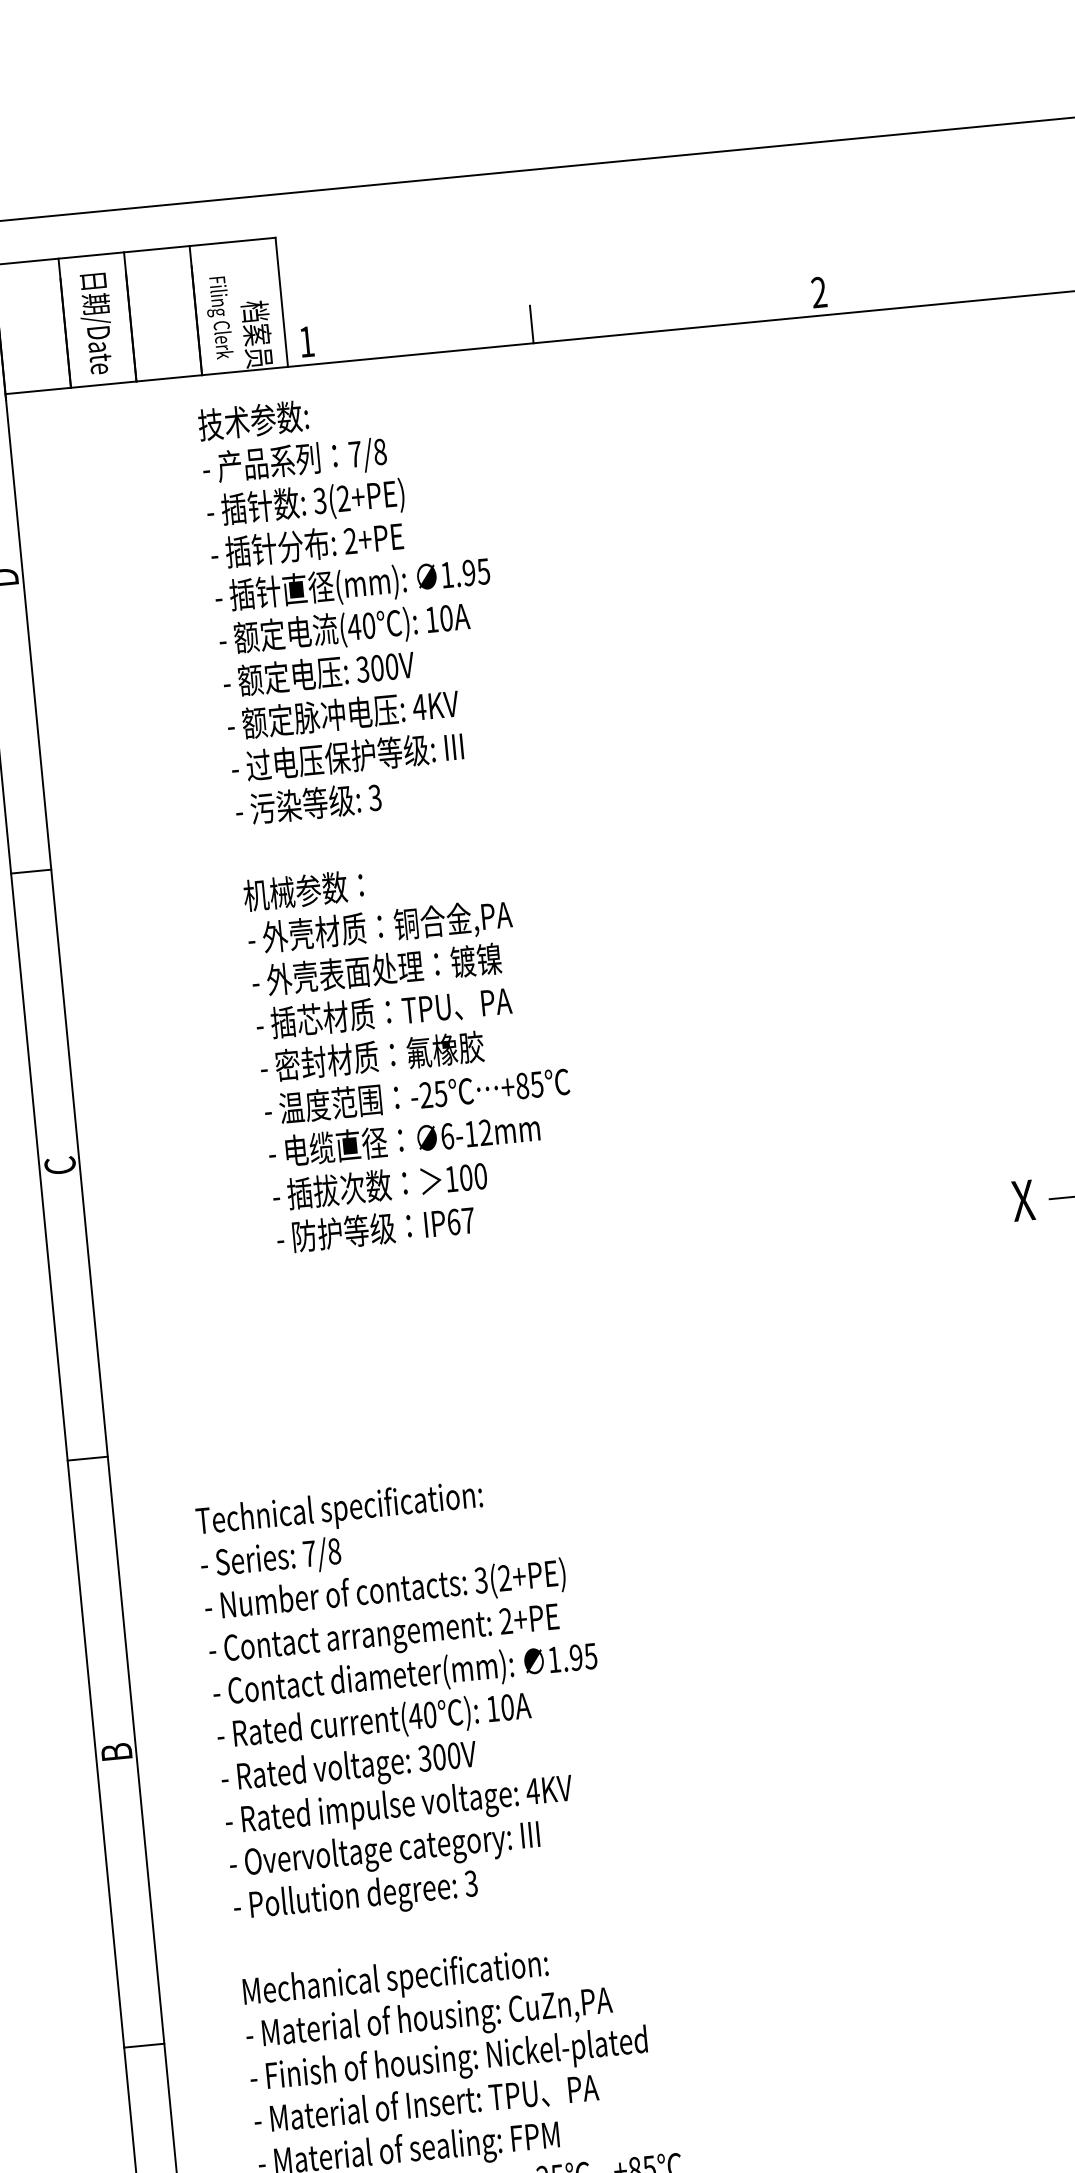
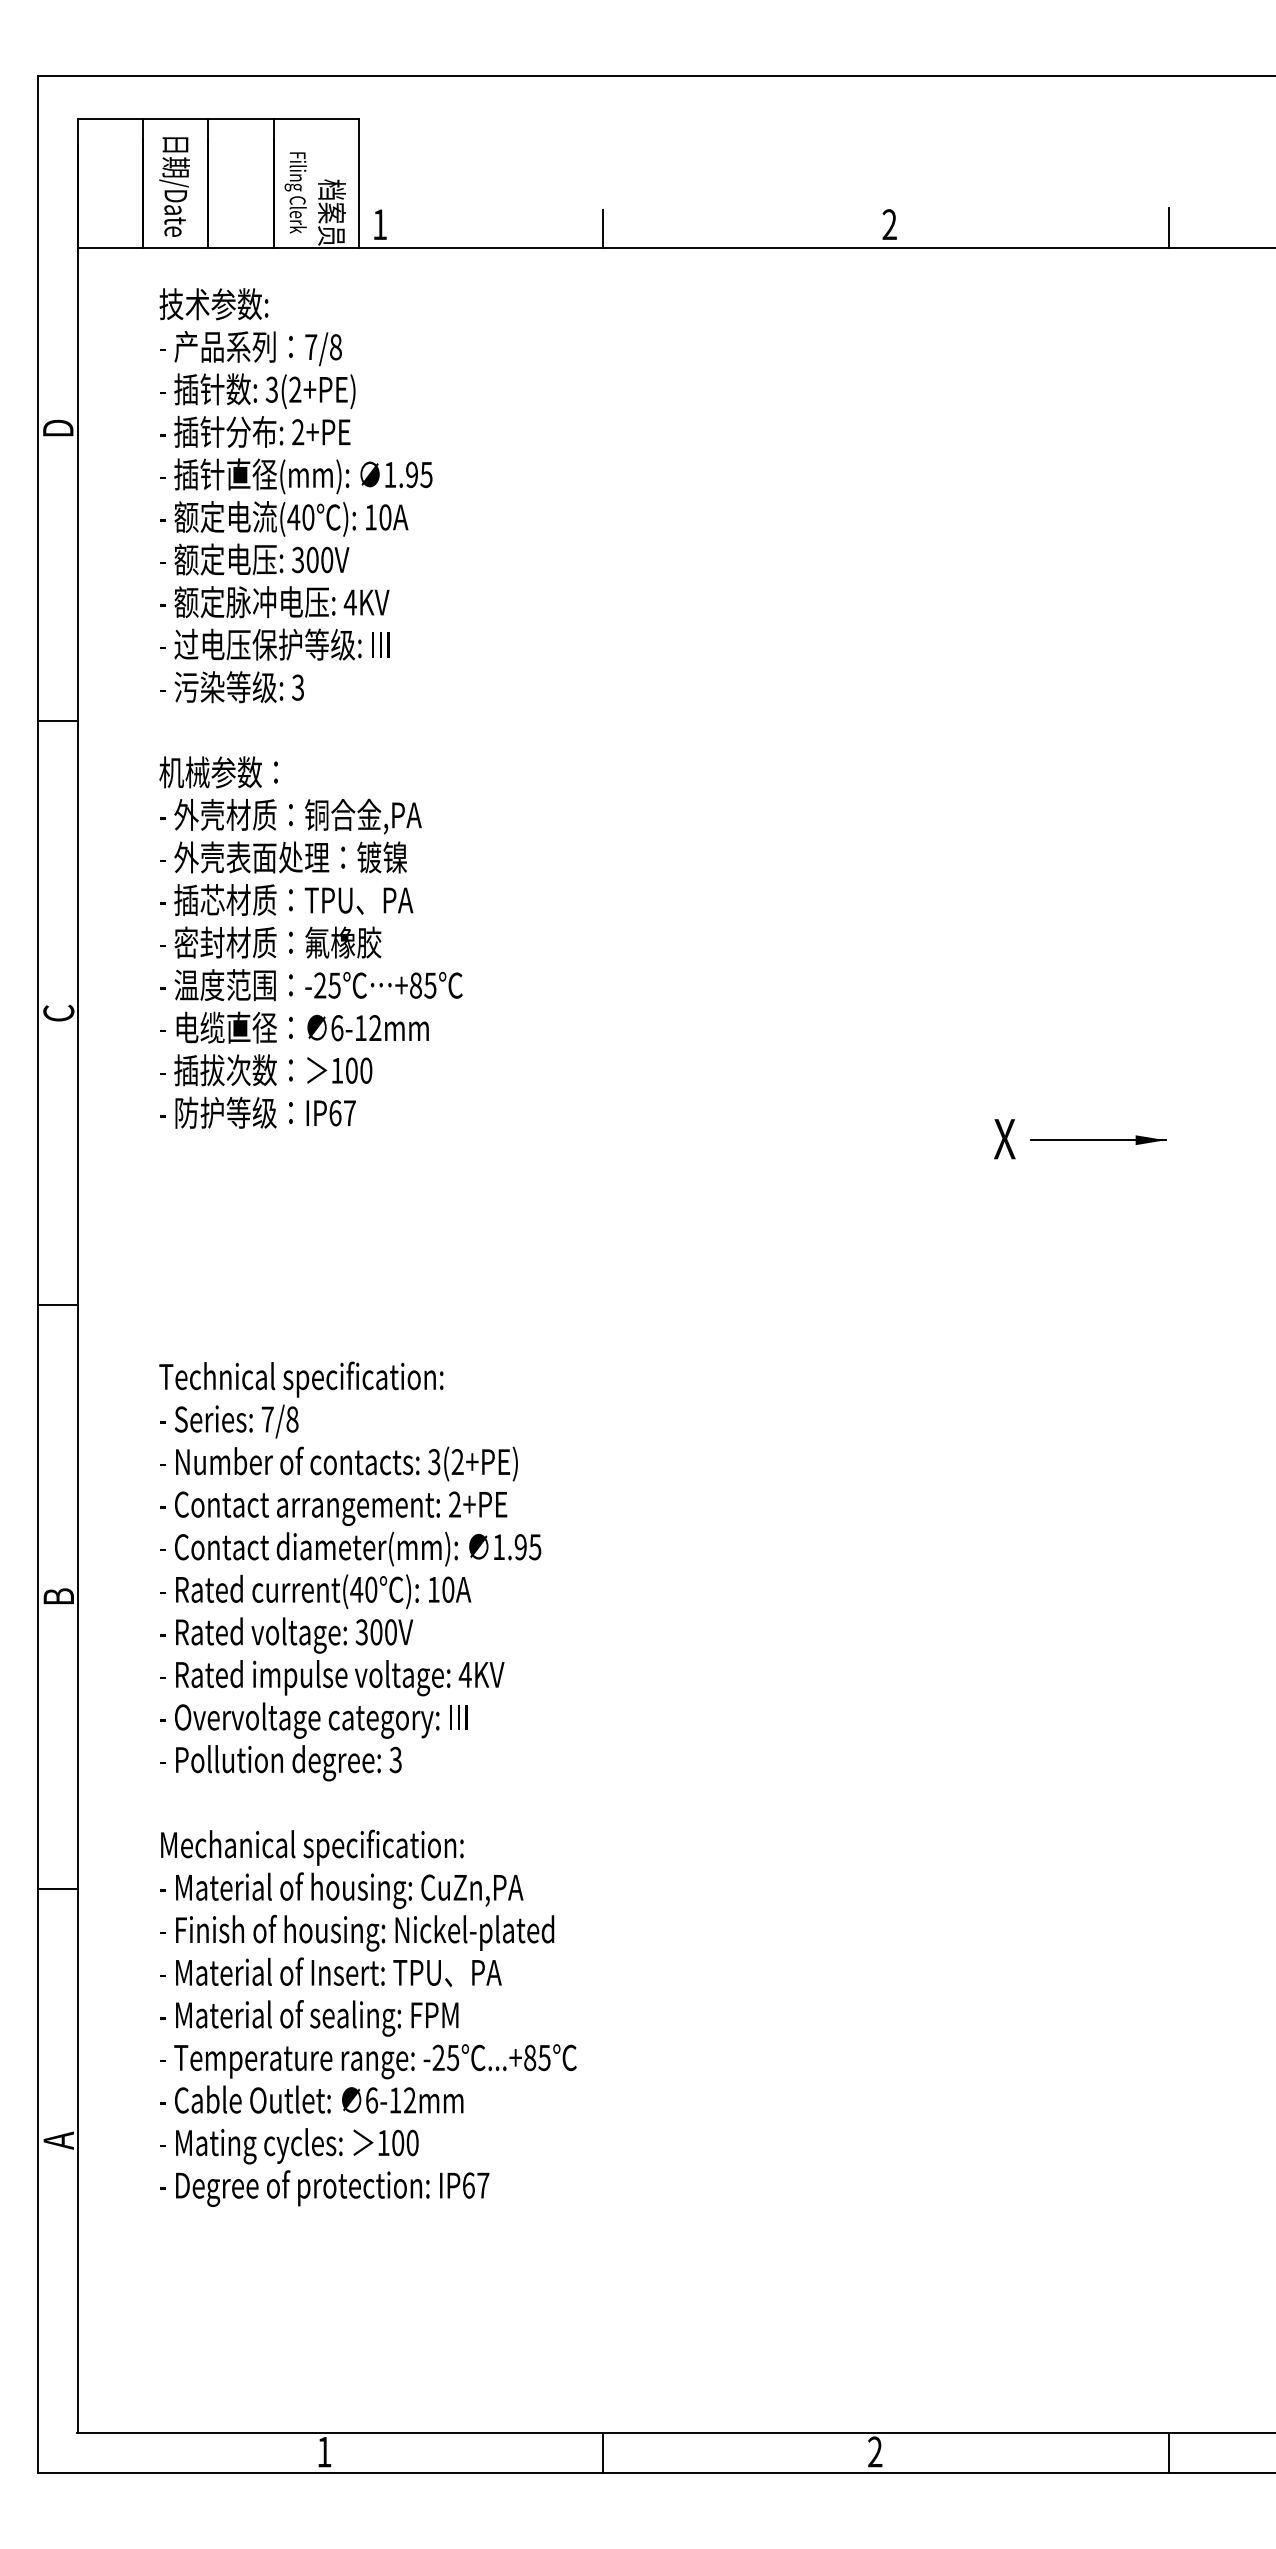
text: (389, 817) -> (310, 708), moved

